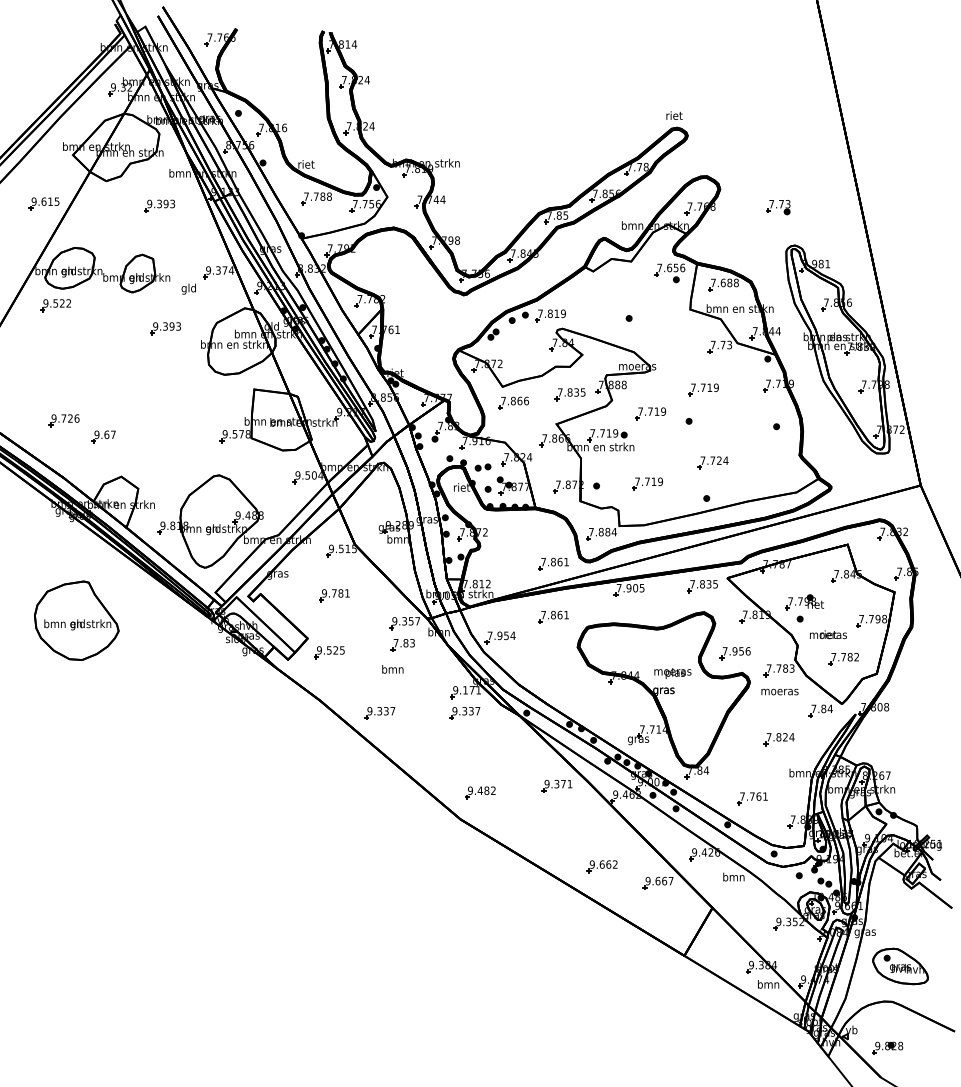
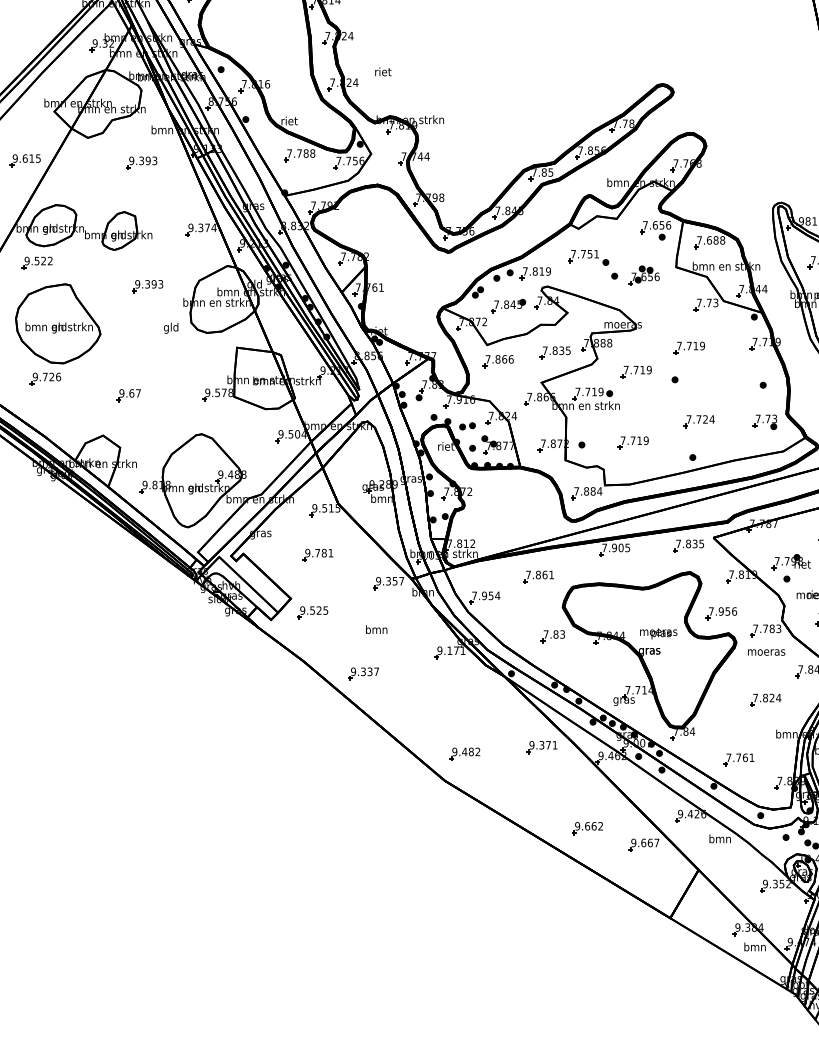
text: (674, 115) -> (383, 71), moved
part: (778, 207) -> (765, 422), moved
text: (188, 288) -> (170, 327), moved
part: (602, 300) -> (587, 258), added
part: (657, 317) -> (643, 275), added
part: (523, 348) -> (508, 306), added
part: (103, 436) -> (128, 395), moved
part: (553, 563) -> (538, 523), removed
part: (76, 620) -> (57, 323), moved
part: (402, 645) -> (552, 636), moved
part: (464, 713) -> (448, 674), removed

